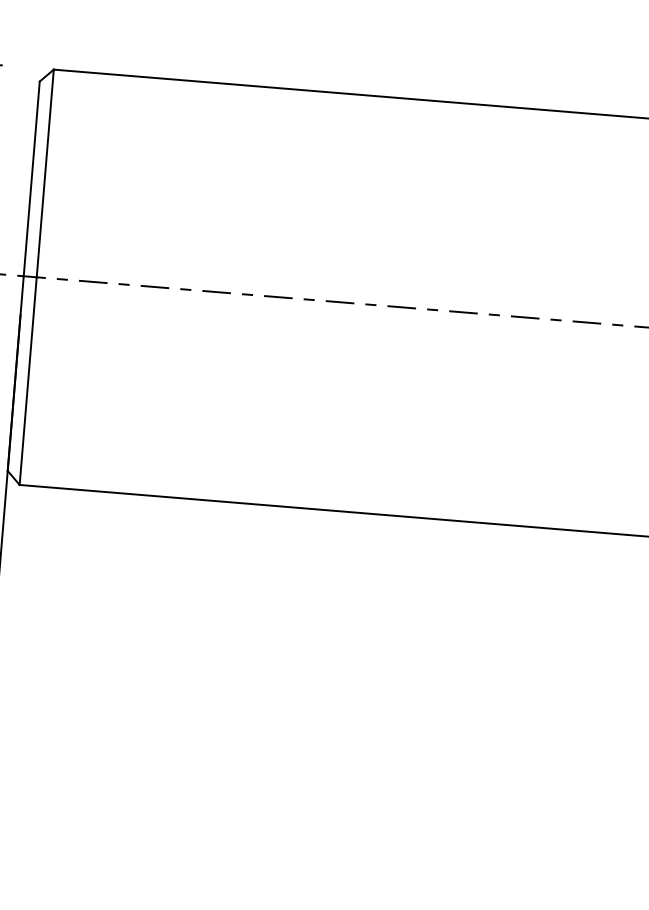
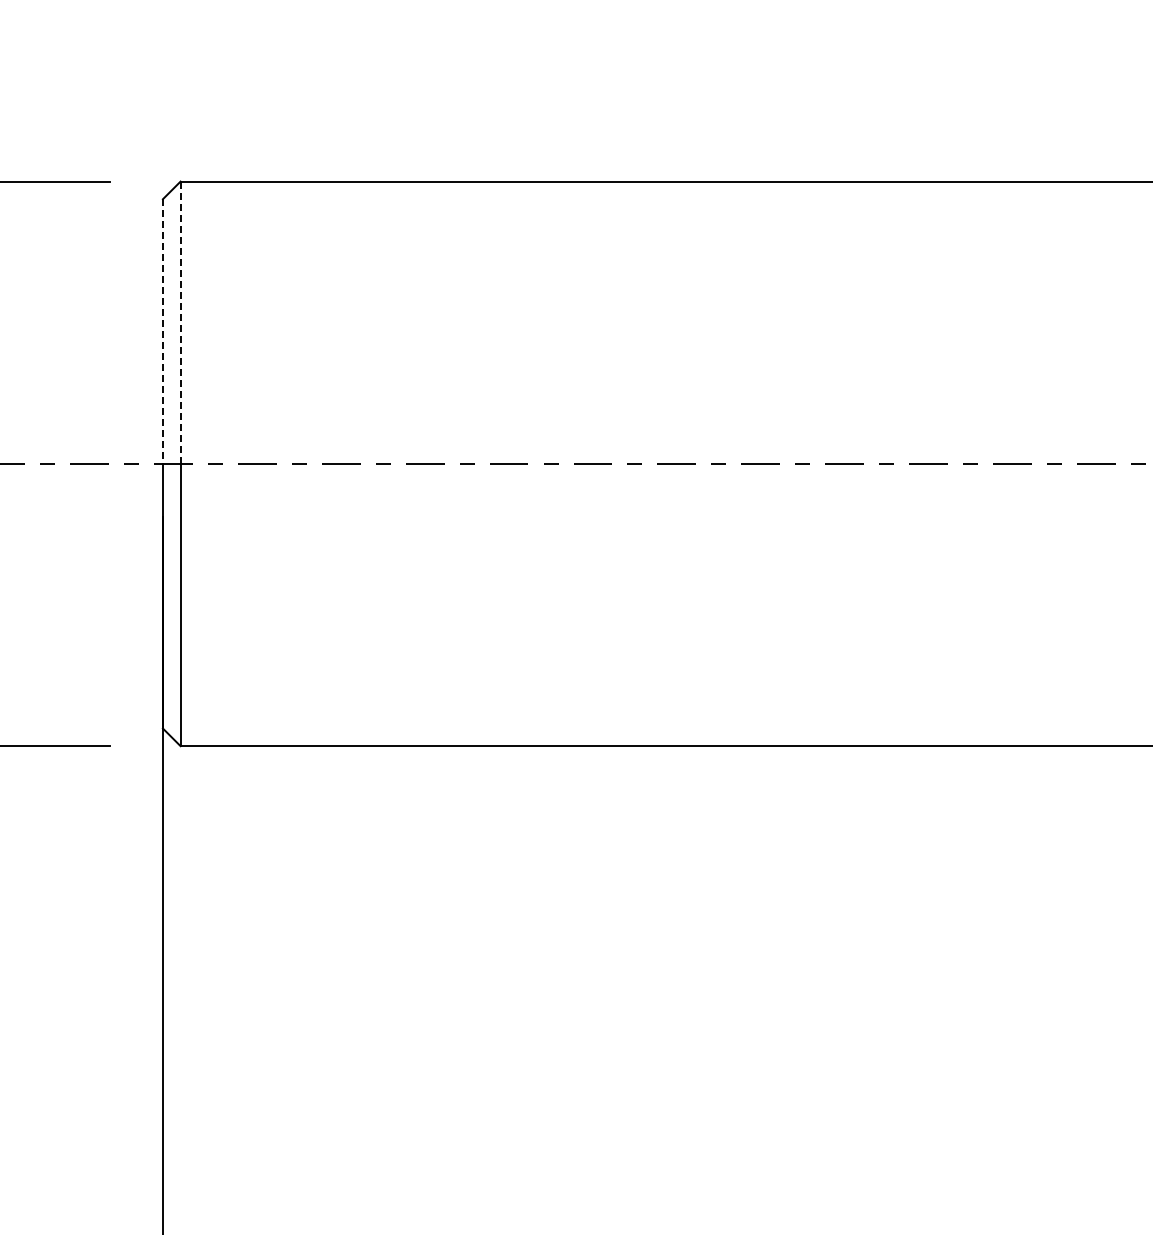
line: (45, 174) -> (180, 323), solid -> dashed
line: (31, 179) -> (162, 332), solid -> dashed

